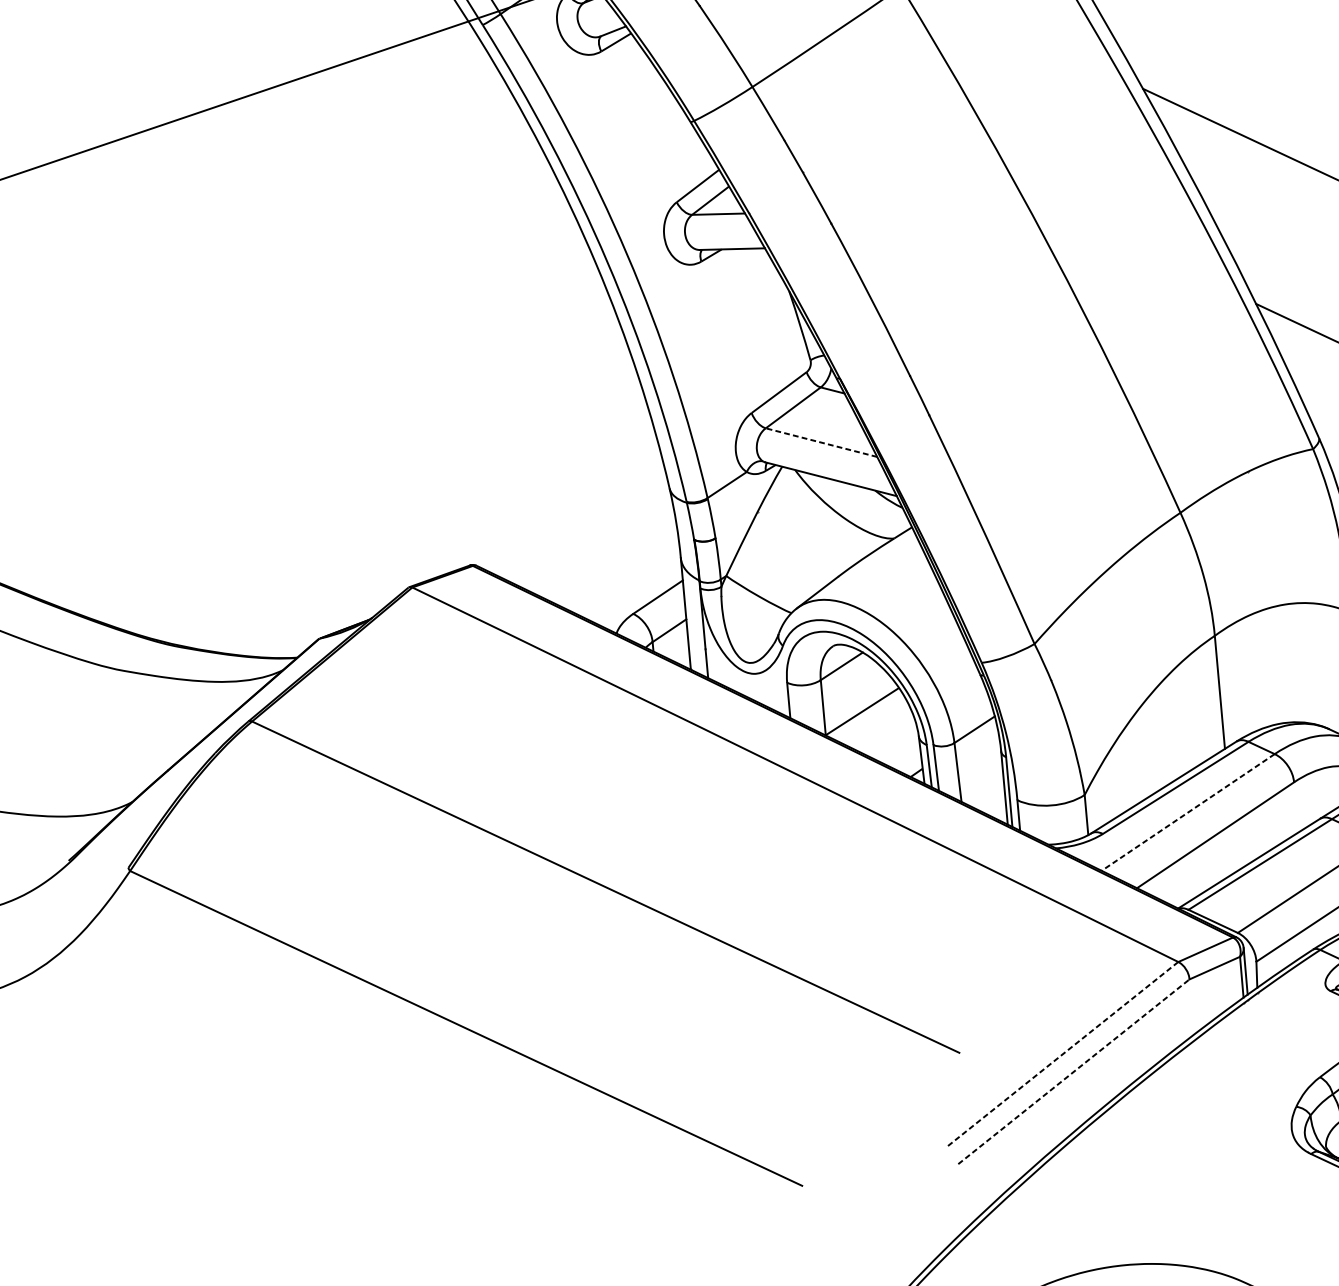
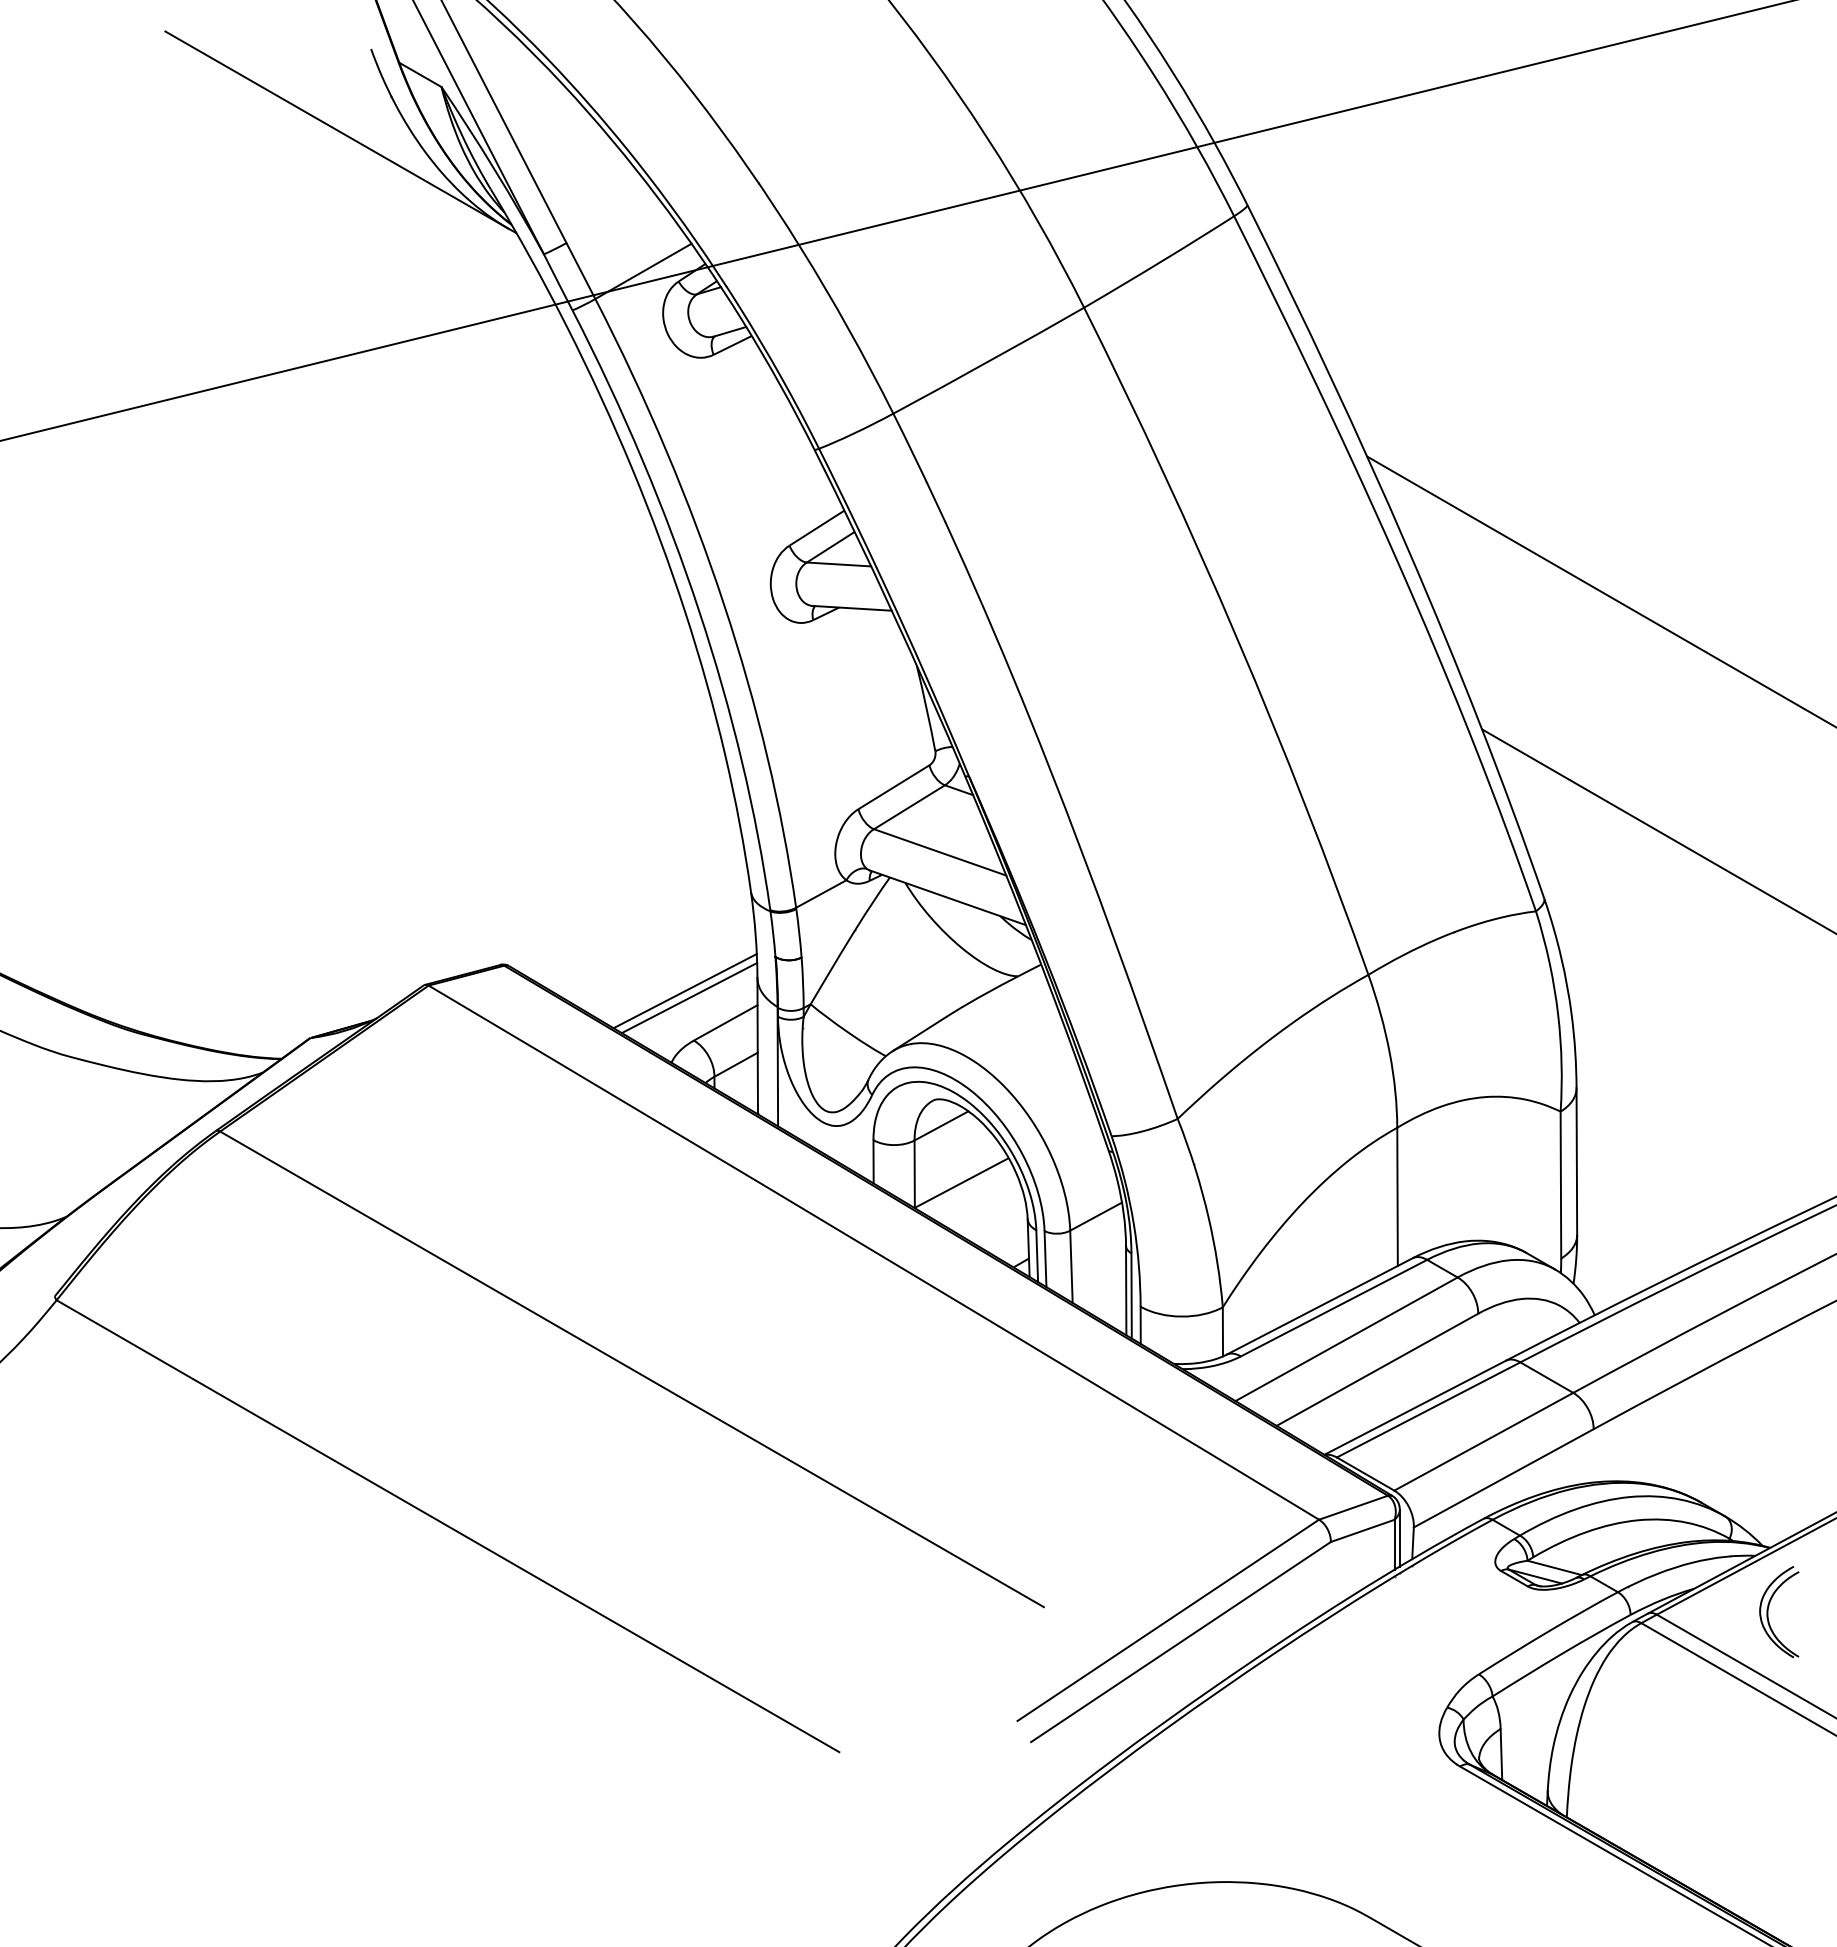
line: (821, 442) -> (939, 852), dashed -> solid
line: (622, 574) -> (684, 991), added
line: (626, 578) -> (689, 997), added
line: (1188, 812) -> (1346, 1339), dashed -> solid
line: (1061, 1055) -> (1167, 1620), dashed -> solid
line: (1074, 1071) -> (1181, 1641), dashed -> solid

